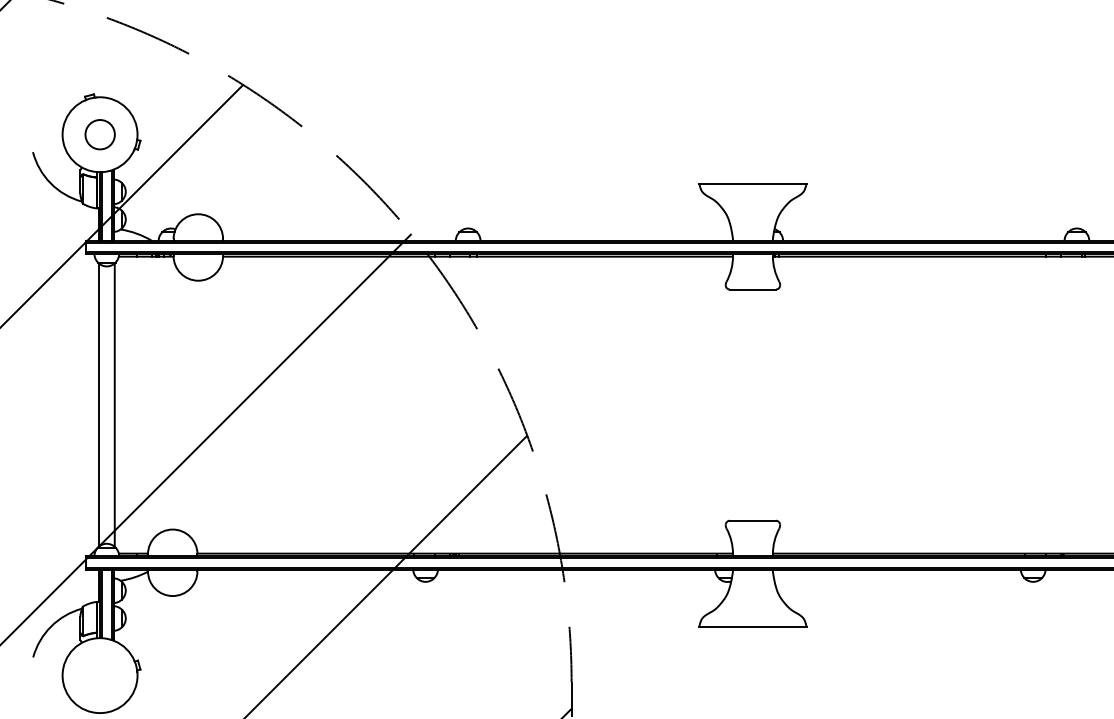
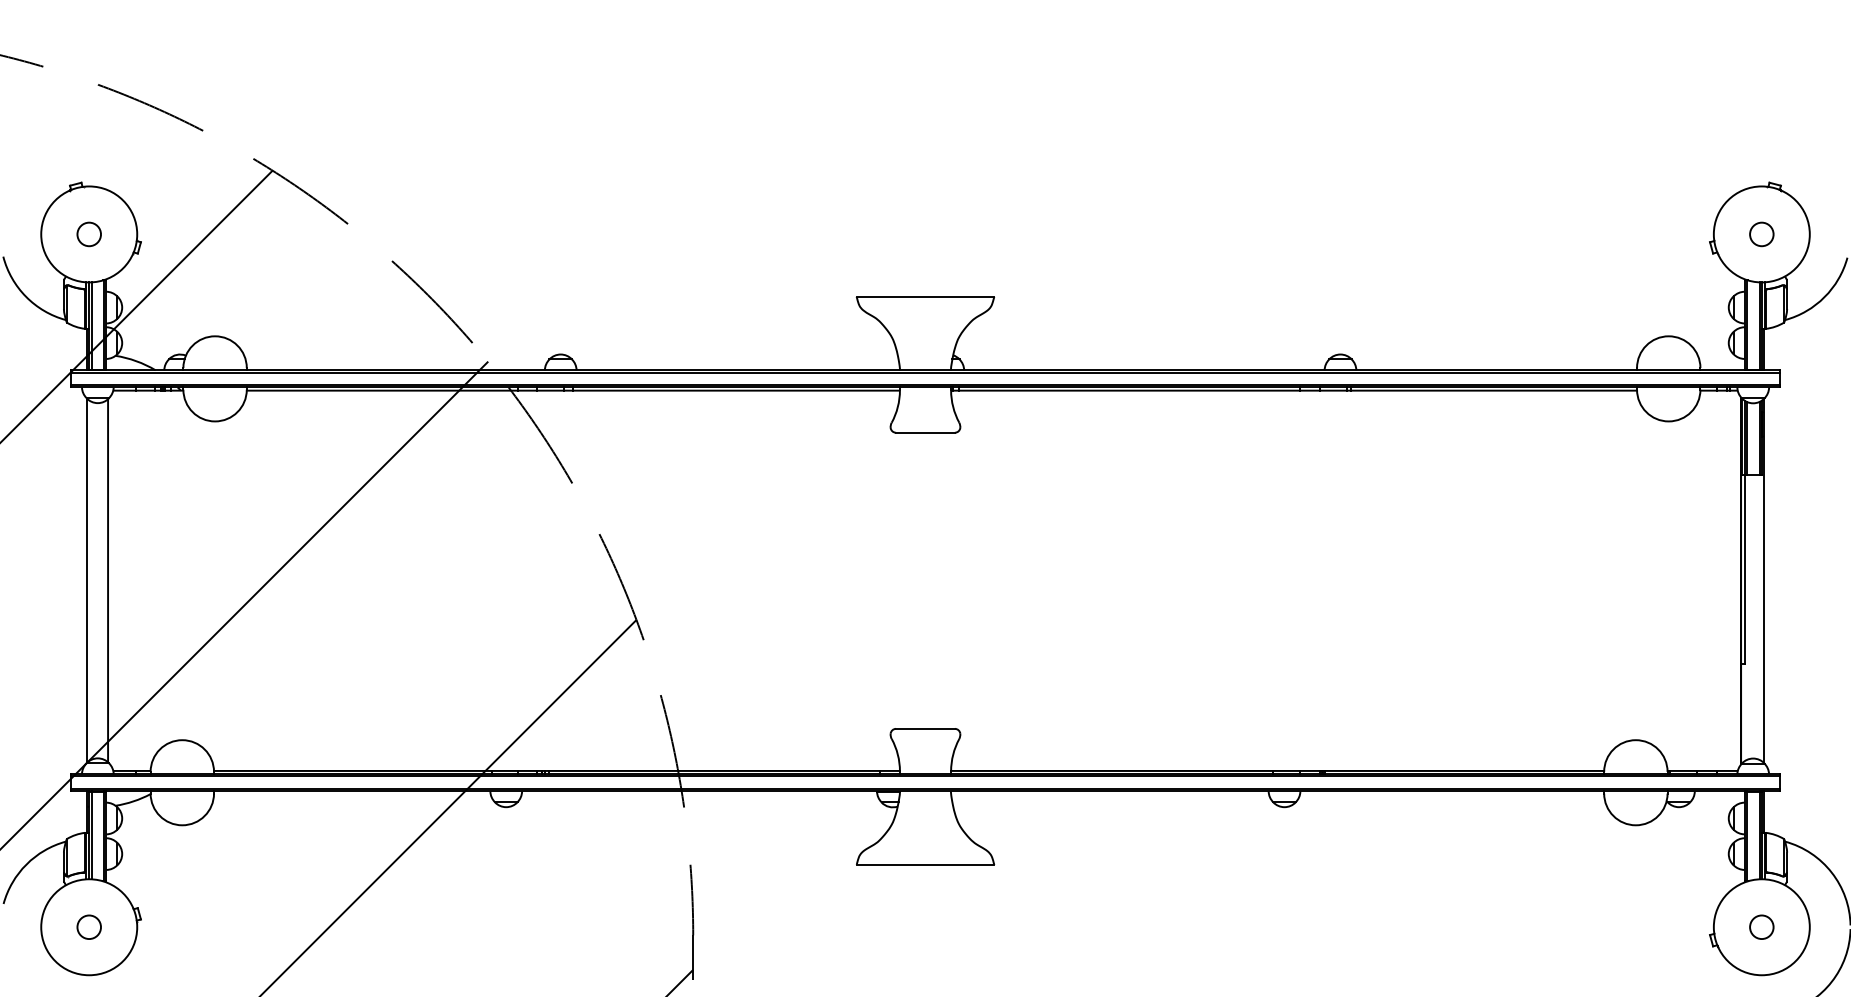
circle: (99, 134) -> (88, 234), size x0.62
circle: (99, 675) -> (88, 926), added

